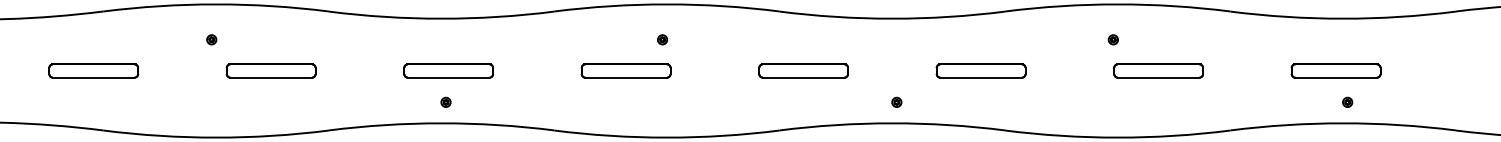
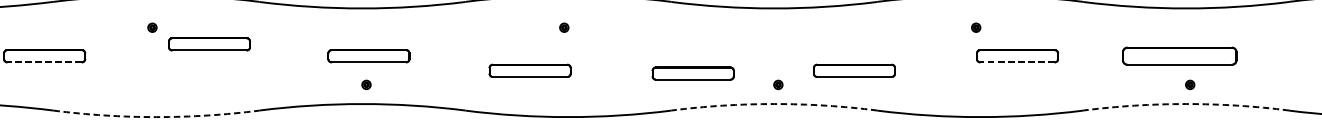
part: (270, 70) -> (208, 43), moved
part: (625, 70) -> (529, 70), moved
part: (803, 70) -> (693, 73), moved
part: (980, 70) -> (853, 70), moved
part: (1335, 70) -> (1179, 55), size x1.4
line: (93, 77) -> (44, 62), solid -> dashed
line: (1158, 77) -> (1017, 62), solid -> dashed
arc: (892, 123) -> (774, 104), solid -> dashed
arc: (1343, 123) -> (1186, 104), solid -> dashed
arc: (216, 137) -> (156, 116), solid -> dashed

